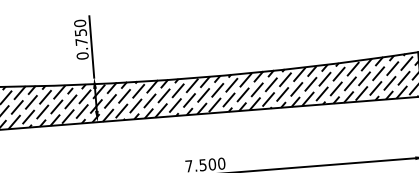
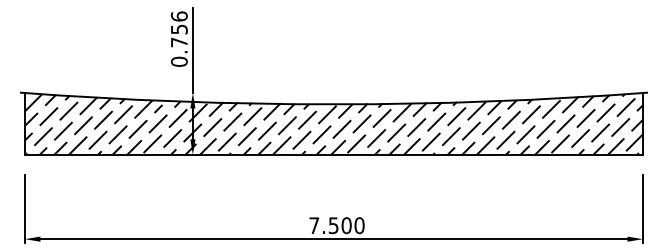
text: (79, 23) -> (178, 16), 0.750 -> 0.756

